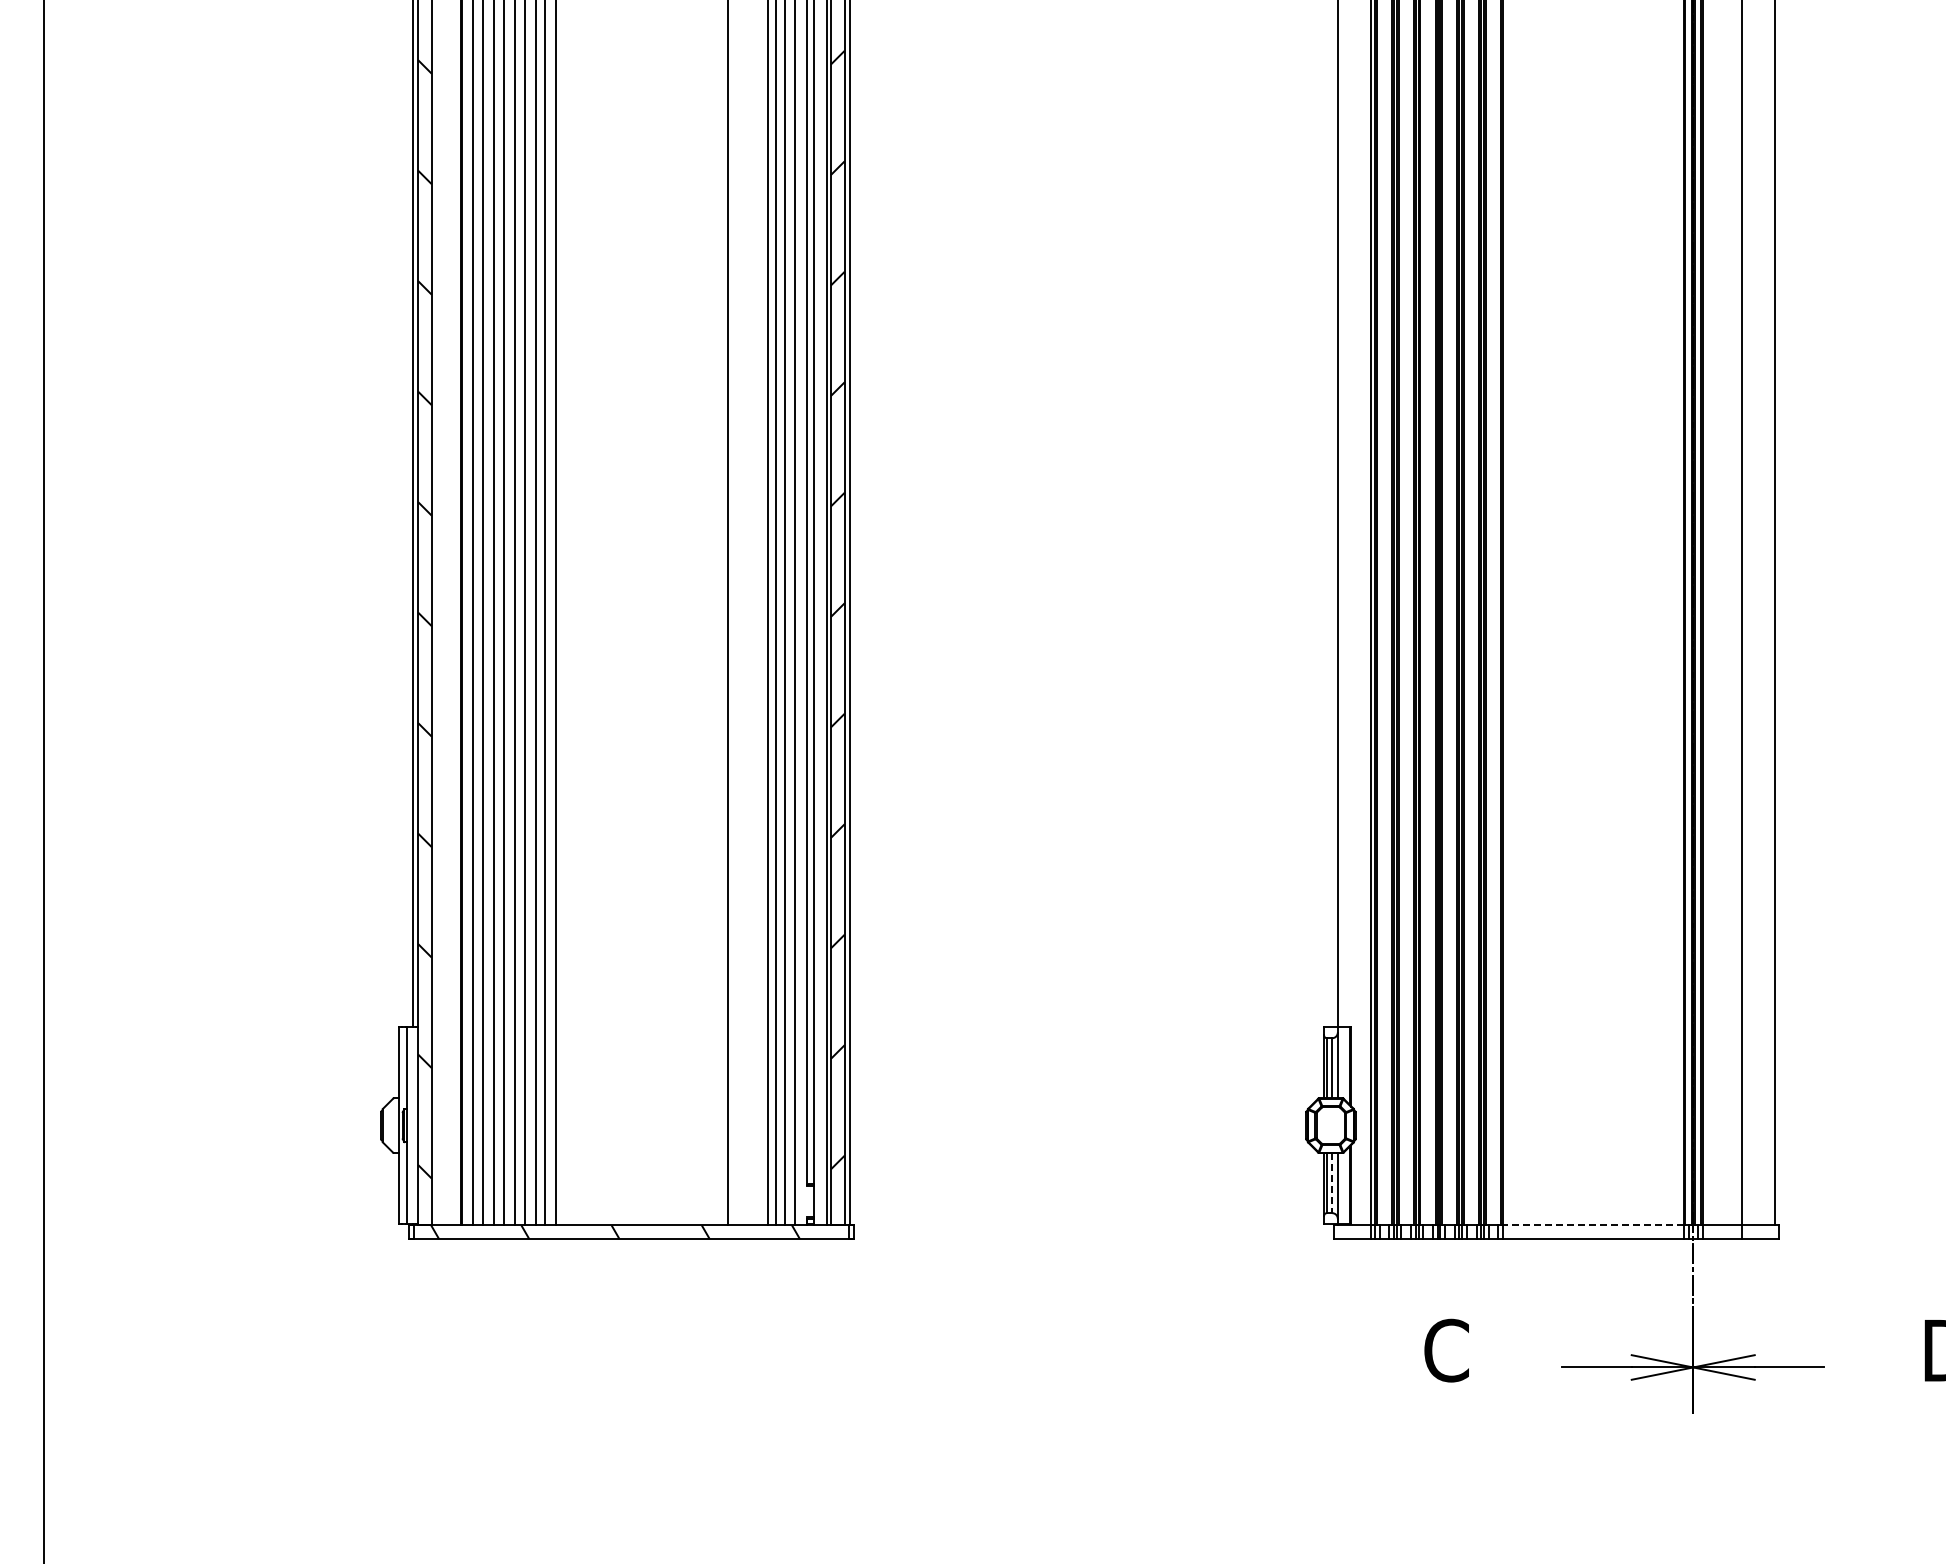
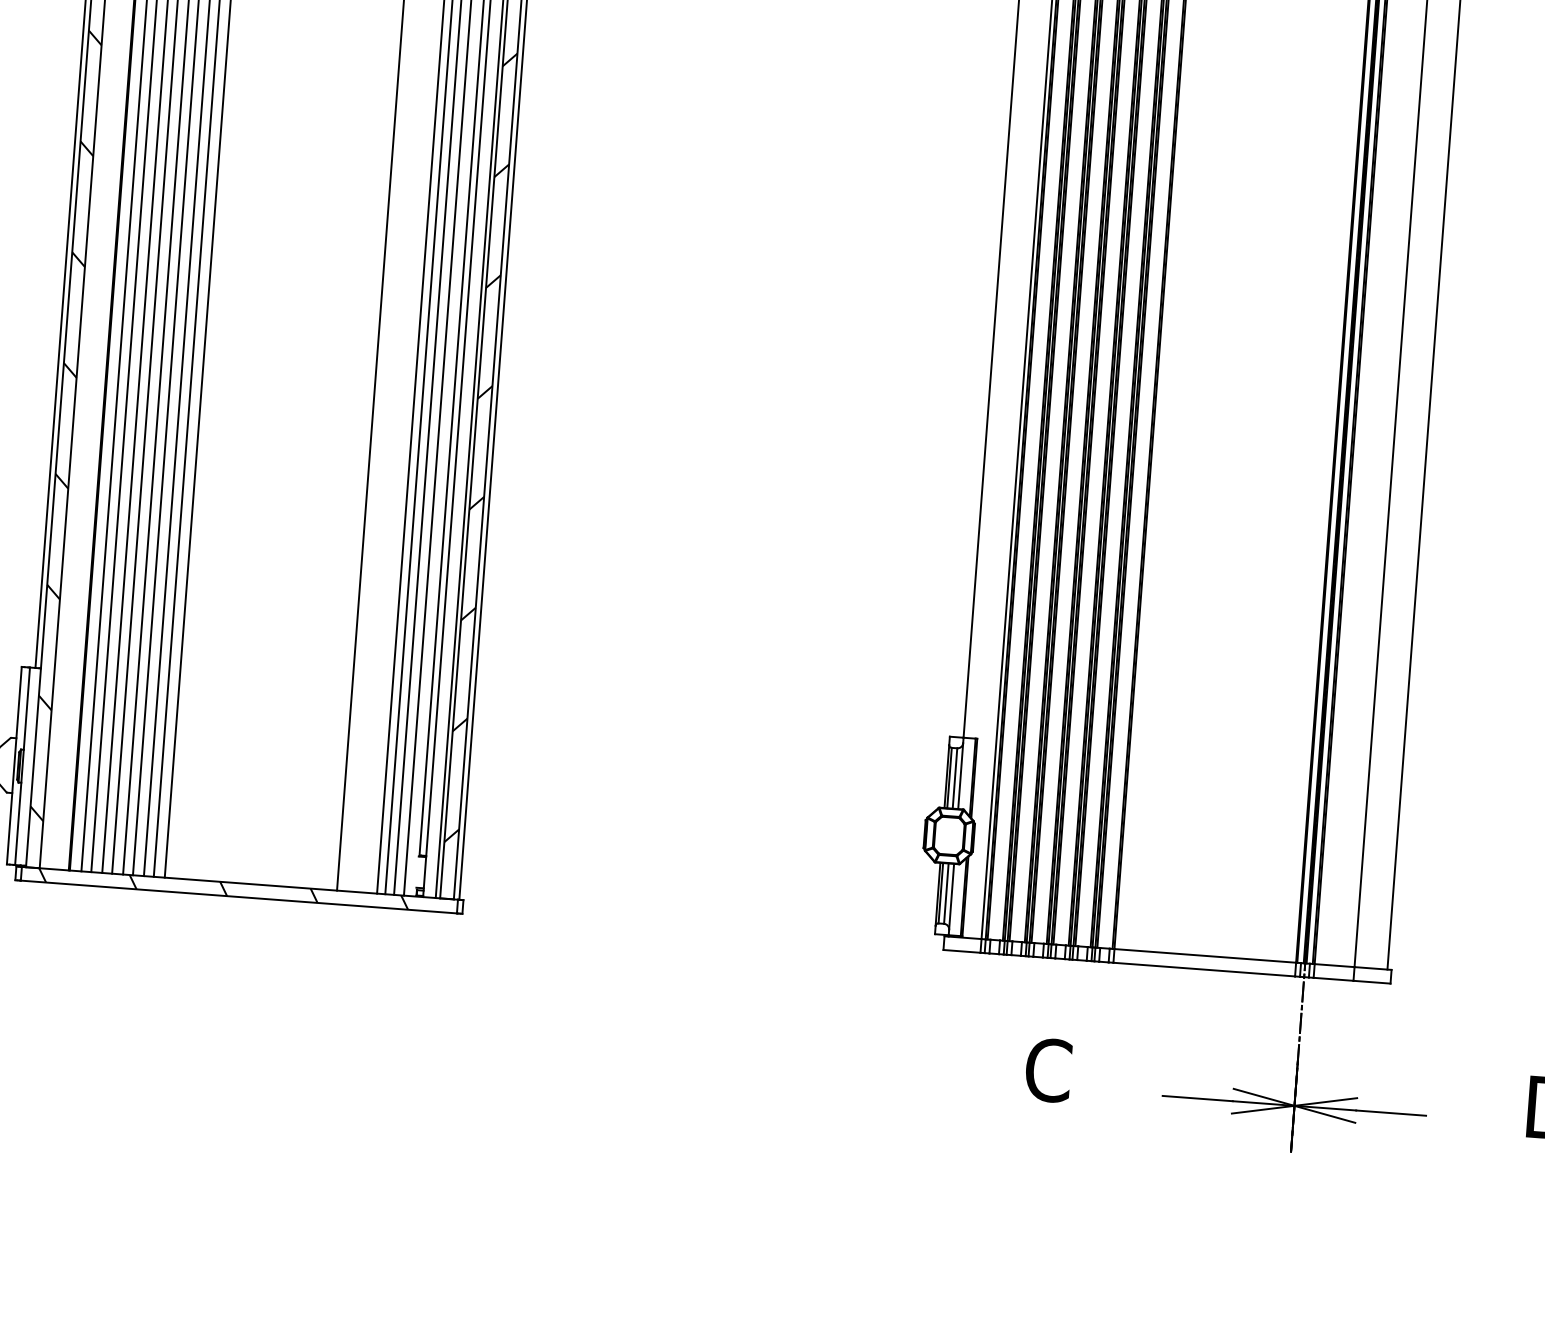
line: (1332, 1183) -> (946, 894), dashed -> solid
line: (1593, 1225) -> (1205, 955), dashed -> solid

